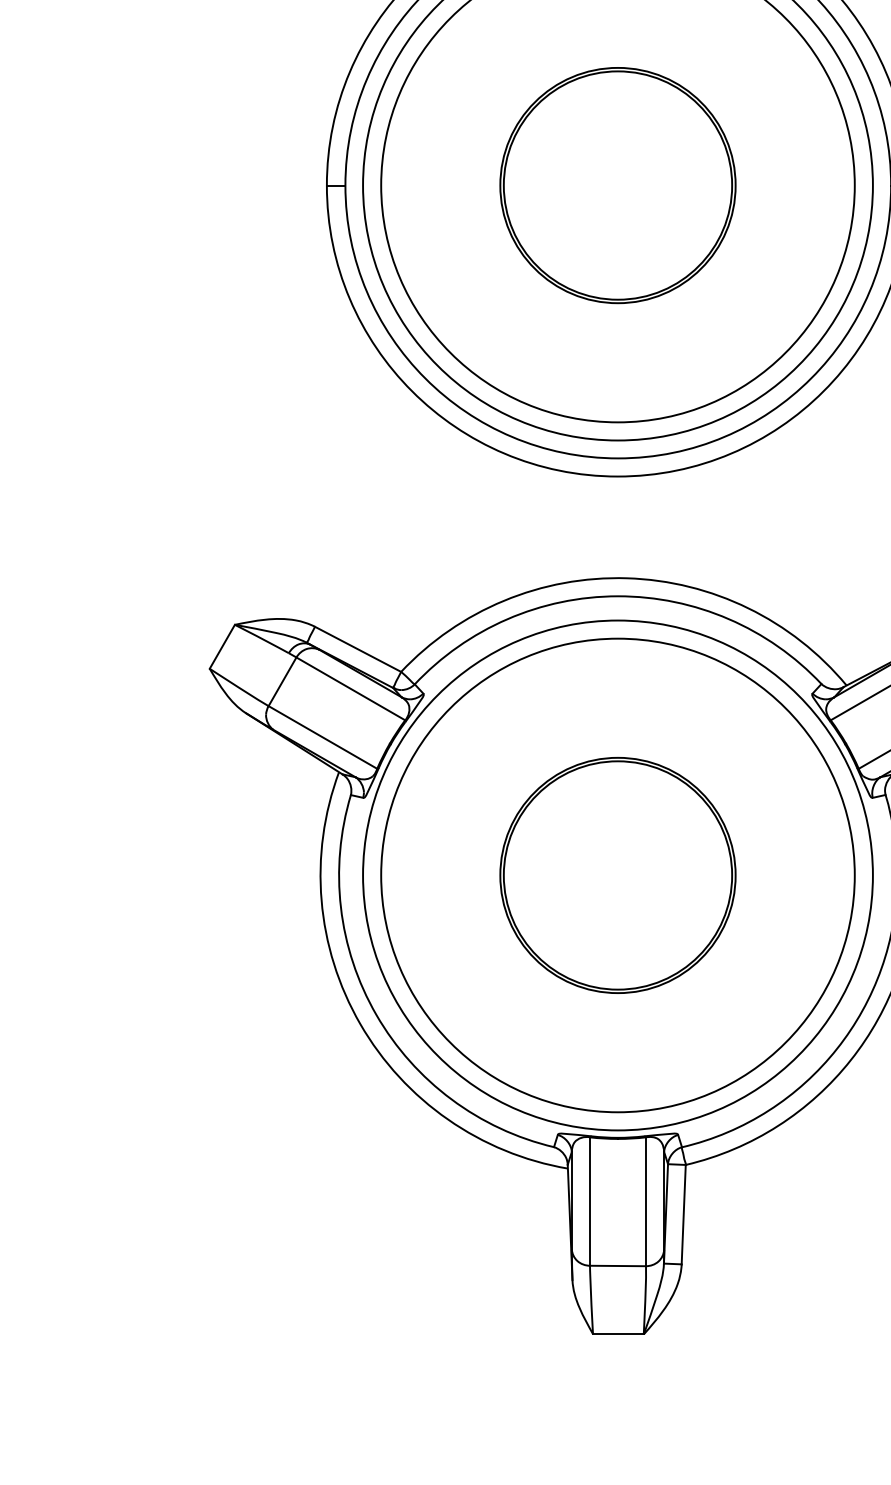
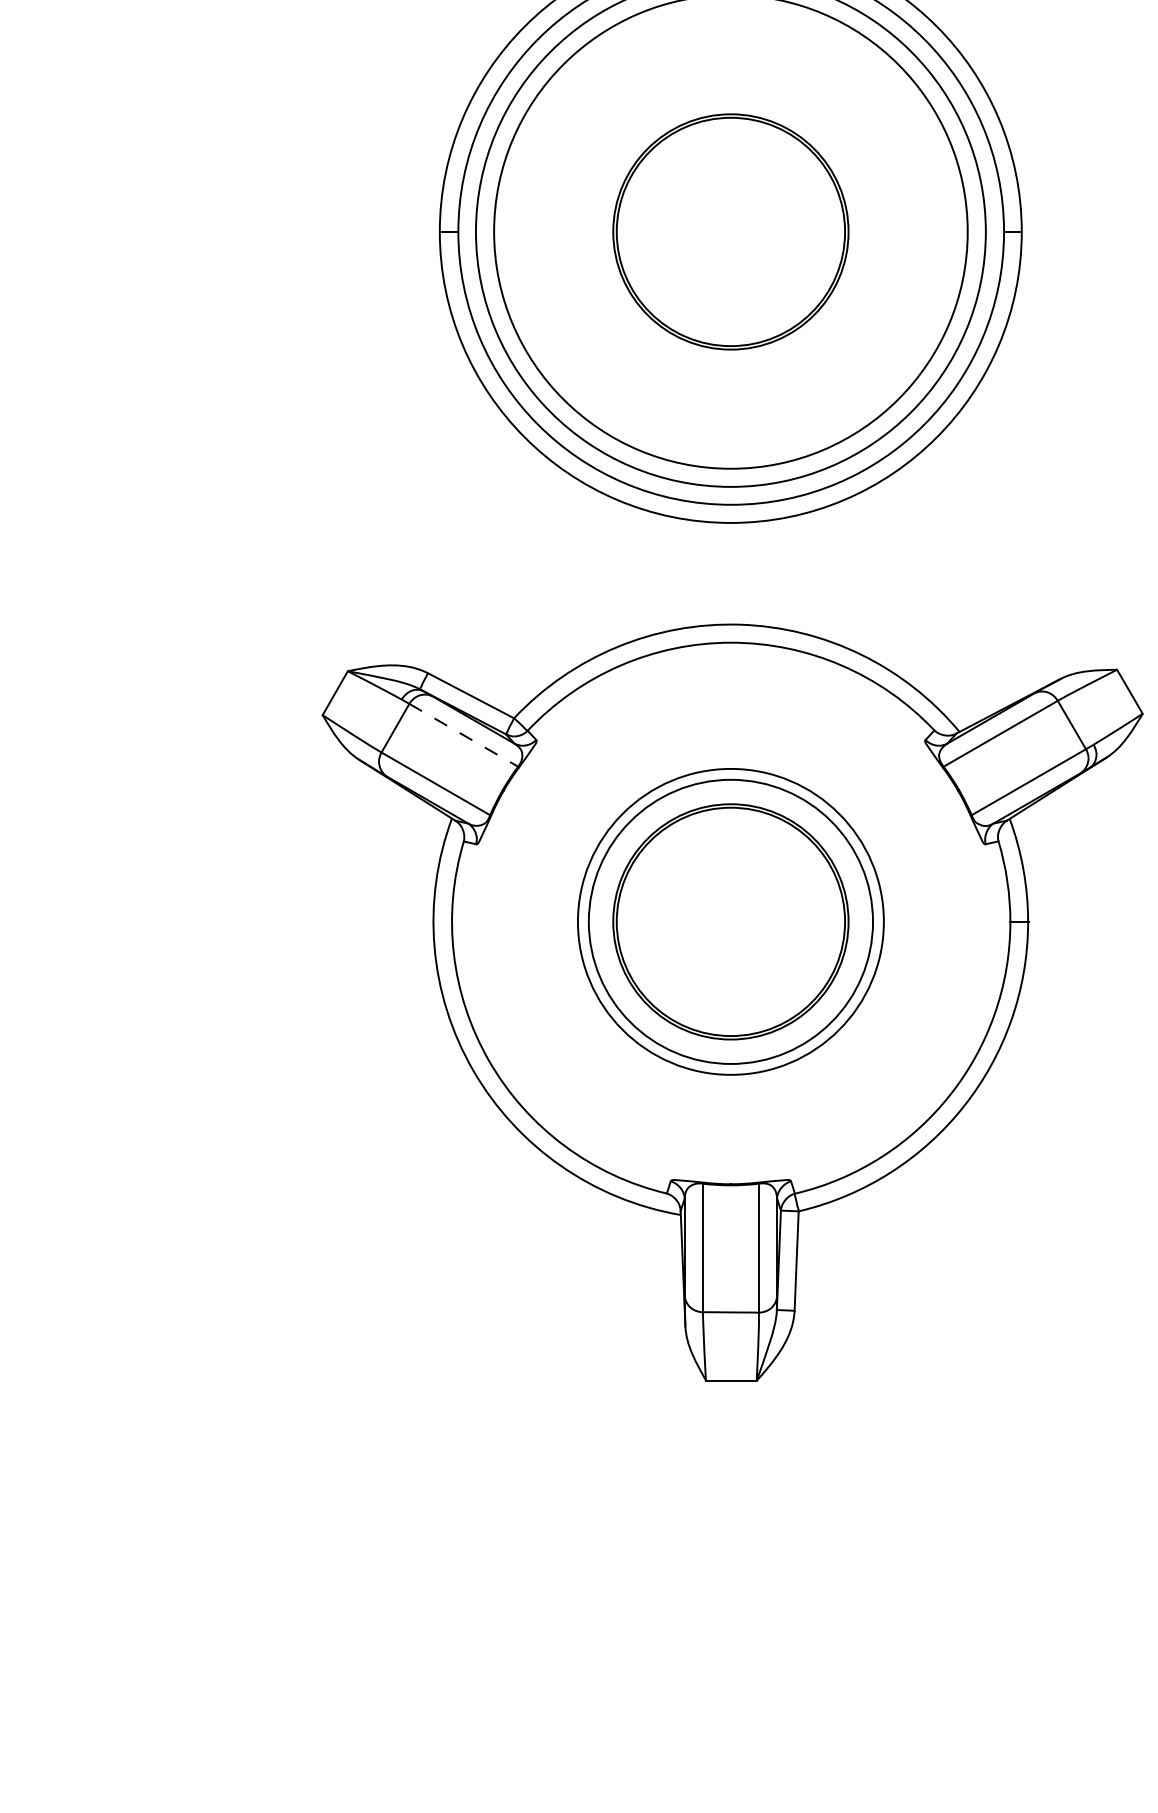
line: (350, 689) -> (463, 735), solid -> dashed
circle: (617, 875) -> (730, 921), size x0.6
circle: (617, 875) -> (730, 921), size x0.6

